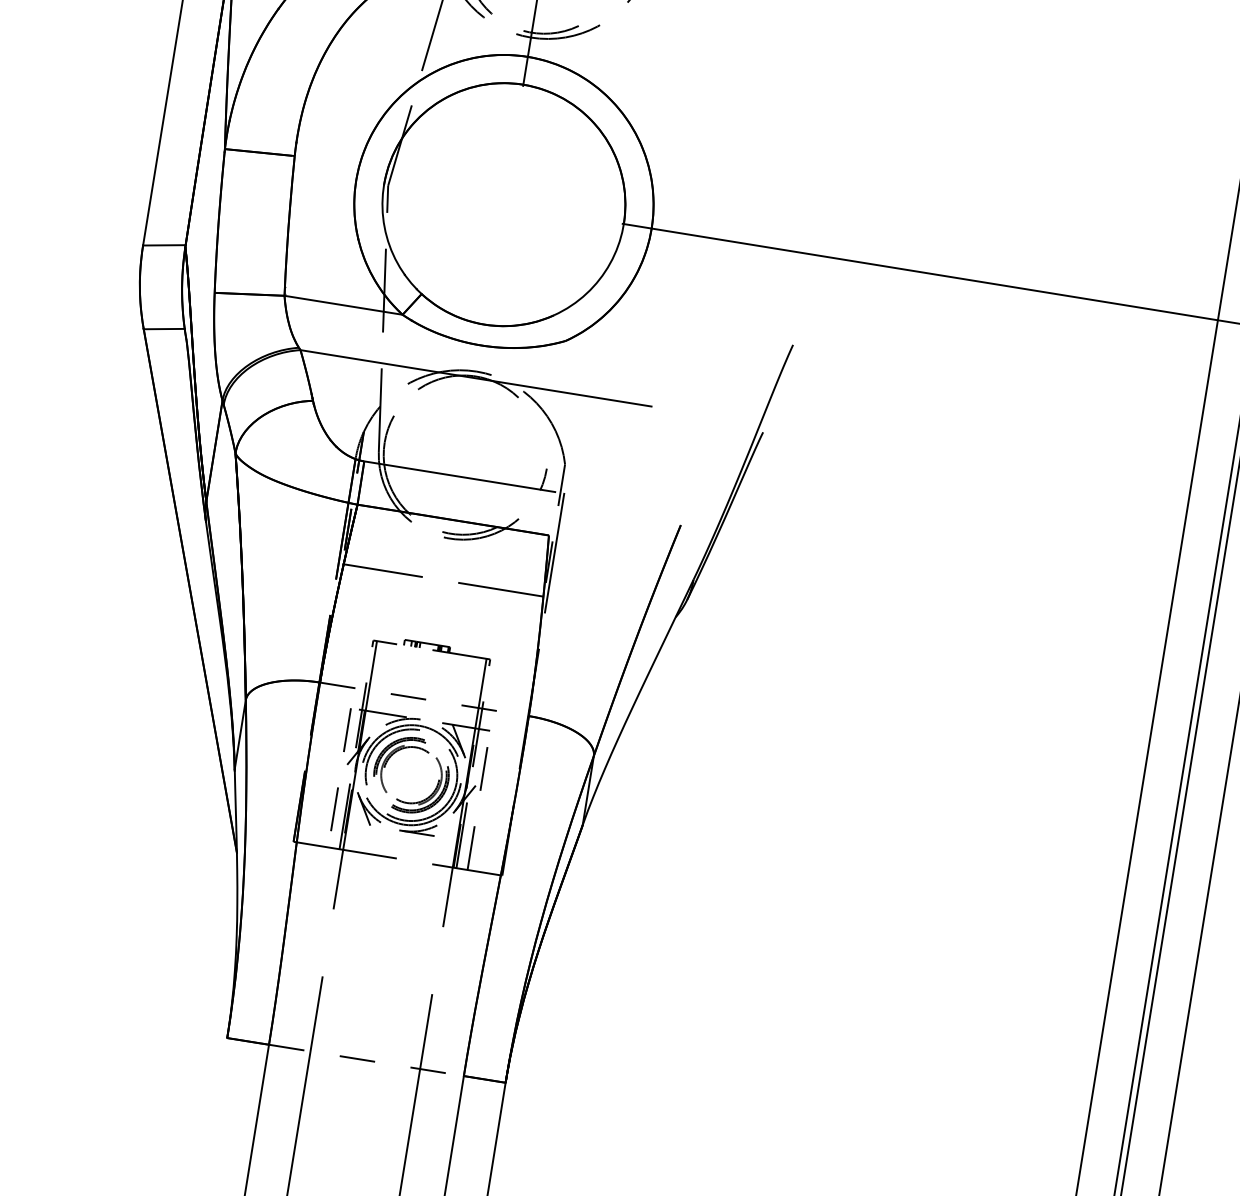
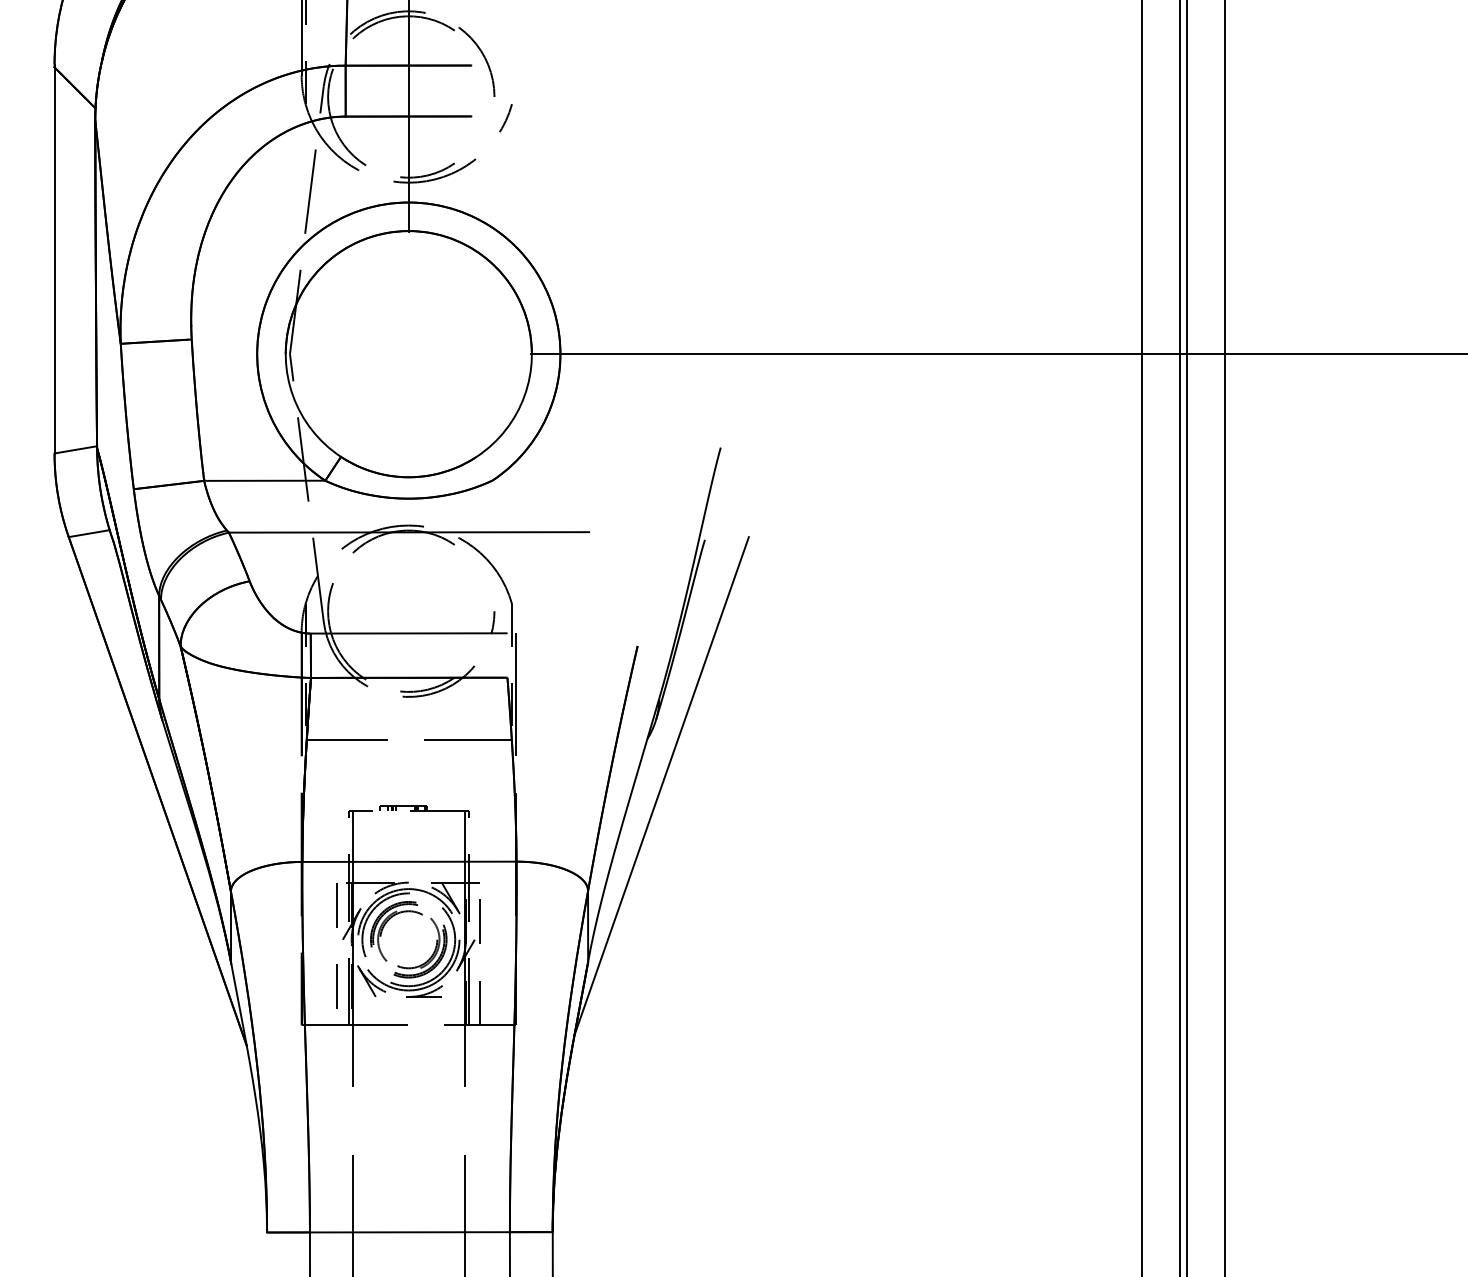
line: (681, 665) -> (661, 786), added
line: (424, 699) -> (409, 861), dashed -> solid
line: (366, 1060) -> (409, 1232), dashed -> solid

